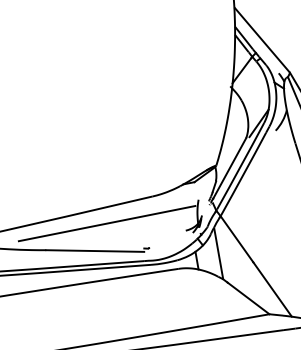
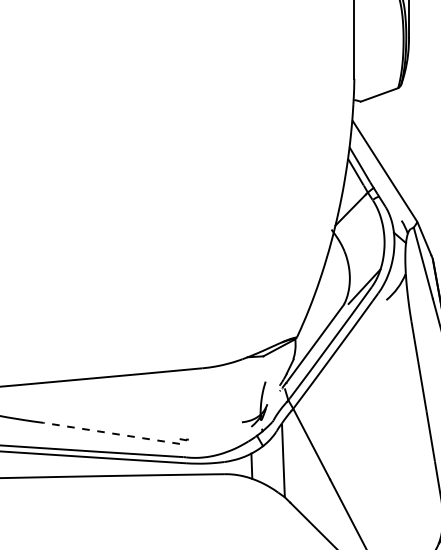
line: (107, 223) -> (133, 397), removed
line: (95, 251) -> (111, 433), solid -> dashed

